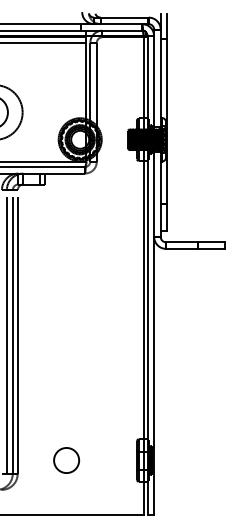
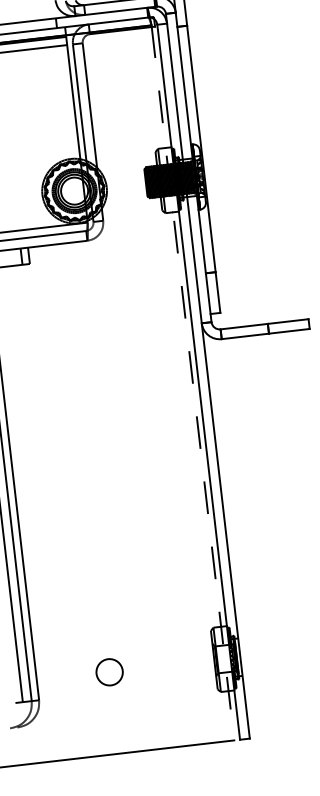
line: (143, 276) -> (192, 384), solid -> dashed
circle: (66, 460) -> (109, 672), size x0.7

